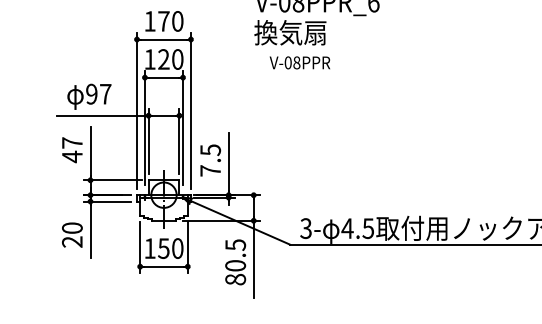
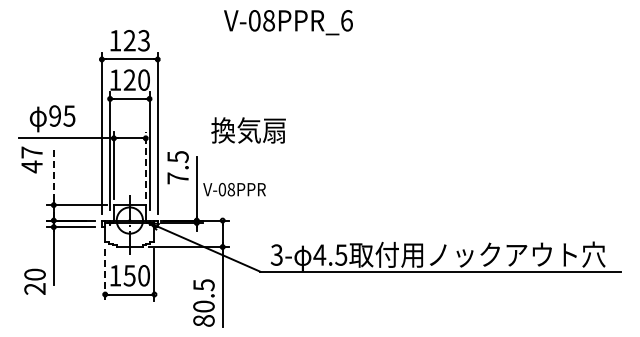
text: (170, 21) -> (136, 40), 170 -> 123
text: (290, 32) -> (248, 130), moved
text: (299, 62) -> (234, 189), moved
text: (105, 93) -> (69, 115), 97 -> 95
line: (179, 141) -> (145, 164), solid -> dashed
text: (71, 149) -> (31, 159), moved
line: (90, 151) -> (53, 175), solid -> dashed
text: (210, 160) -> (177, 167), moved
text: (71, 234) -> (34, 281), moved
line: (140, 248) -> (105, 275), solid -> dashed
text: (235, 261) -> (203, 302), moved

